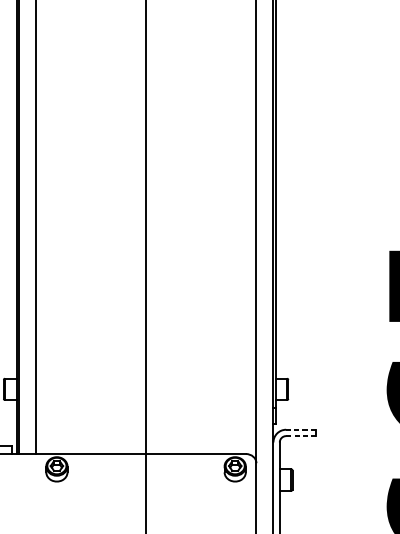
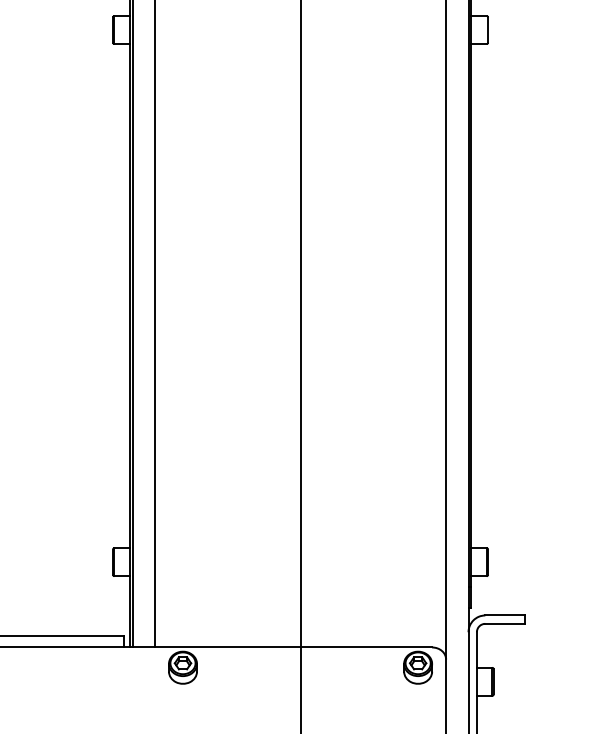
line: (300, 429) -> (504, 615), dashed -> solid
line: (300, 435) -> (504, 623), dashed -> solid

